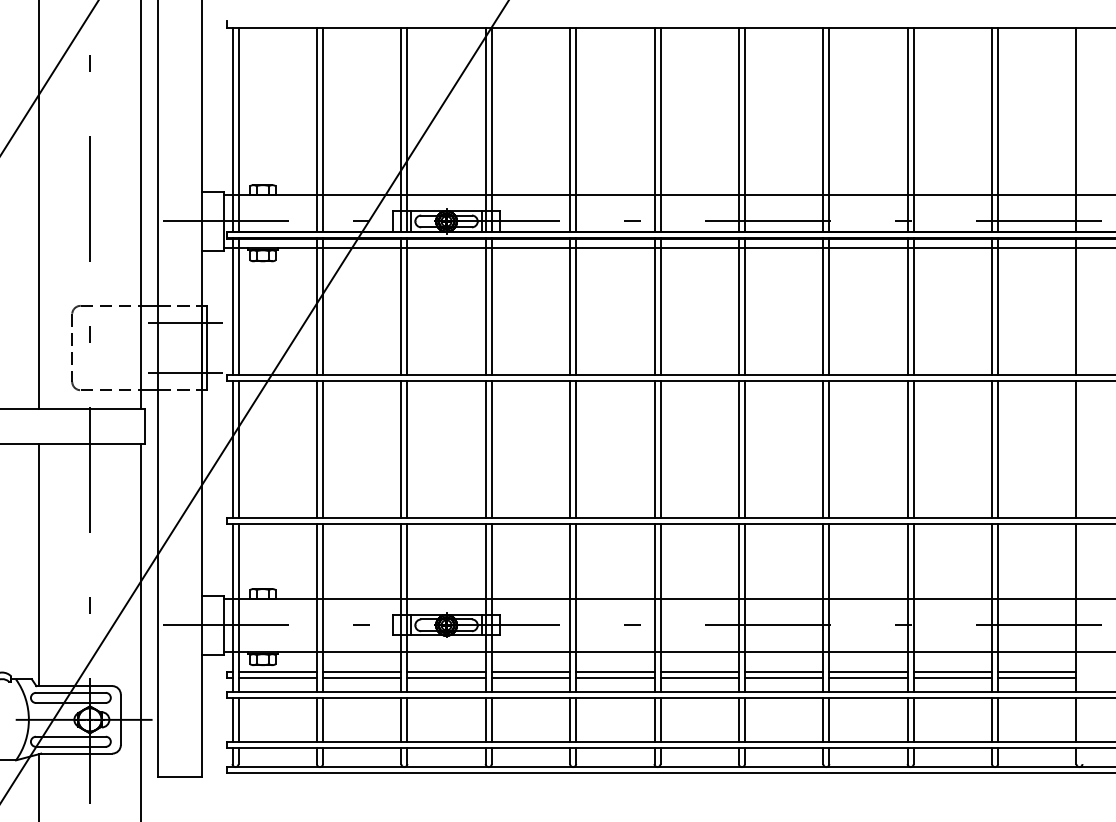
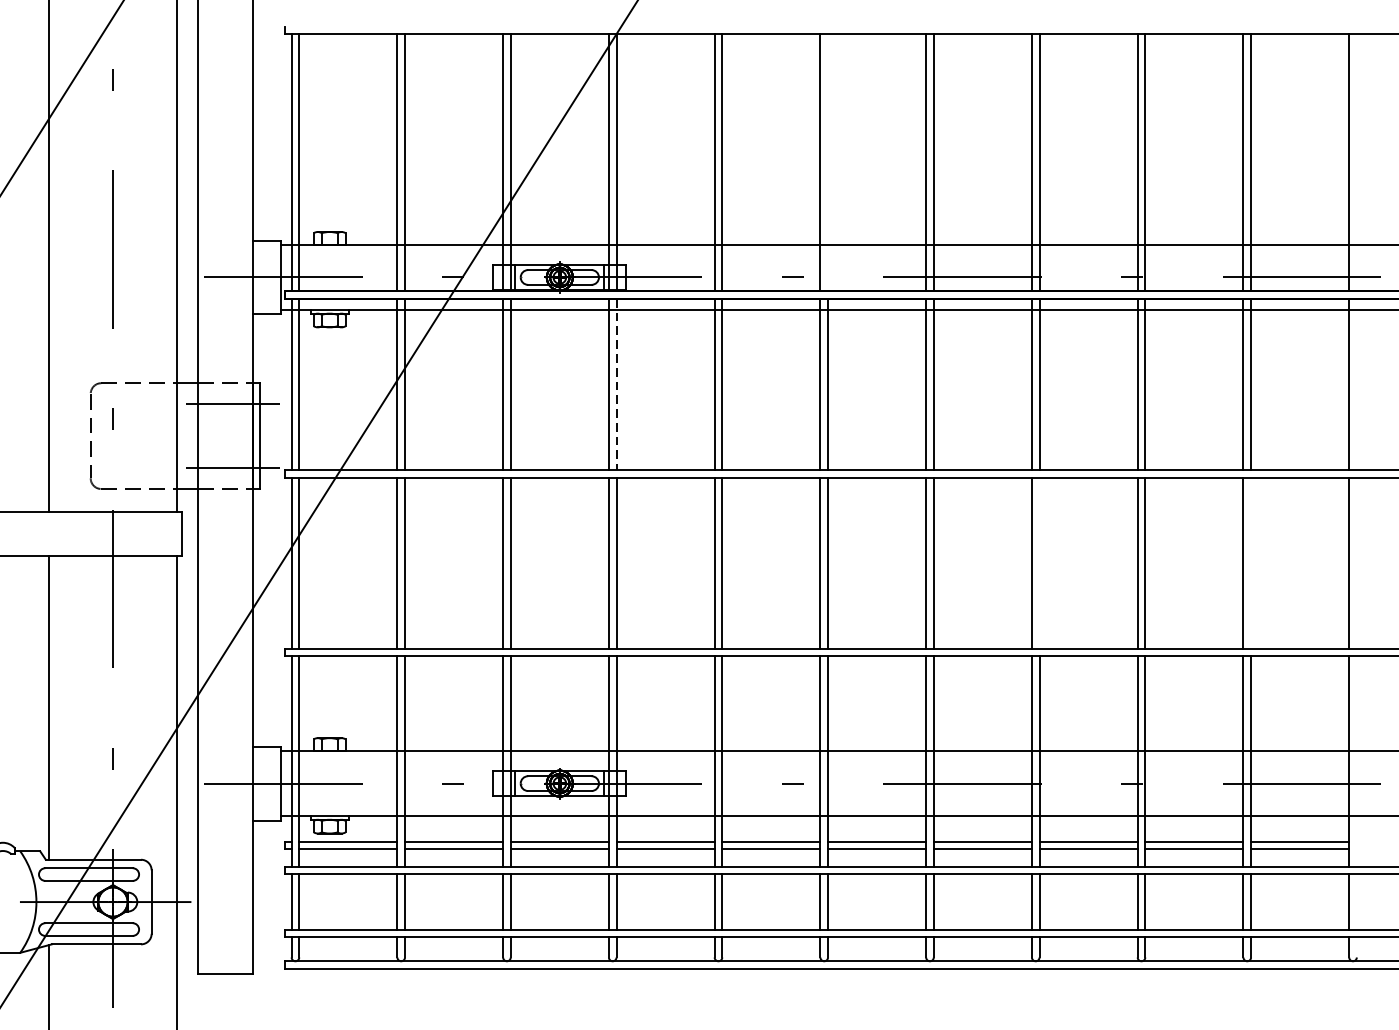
line: (660, 129) -> (827, 162), removed
line: (491, 307) -> (616, 385), solid -> dashed
line: (829, 449) -> (1039, 563), removed
line: (998, 449) -> (1251, 563), removed

